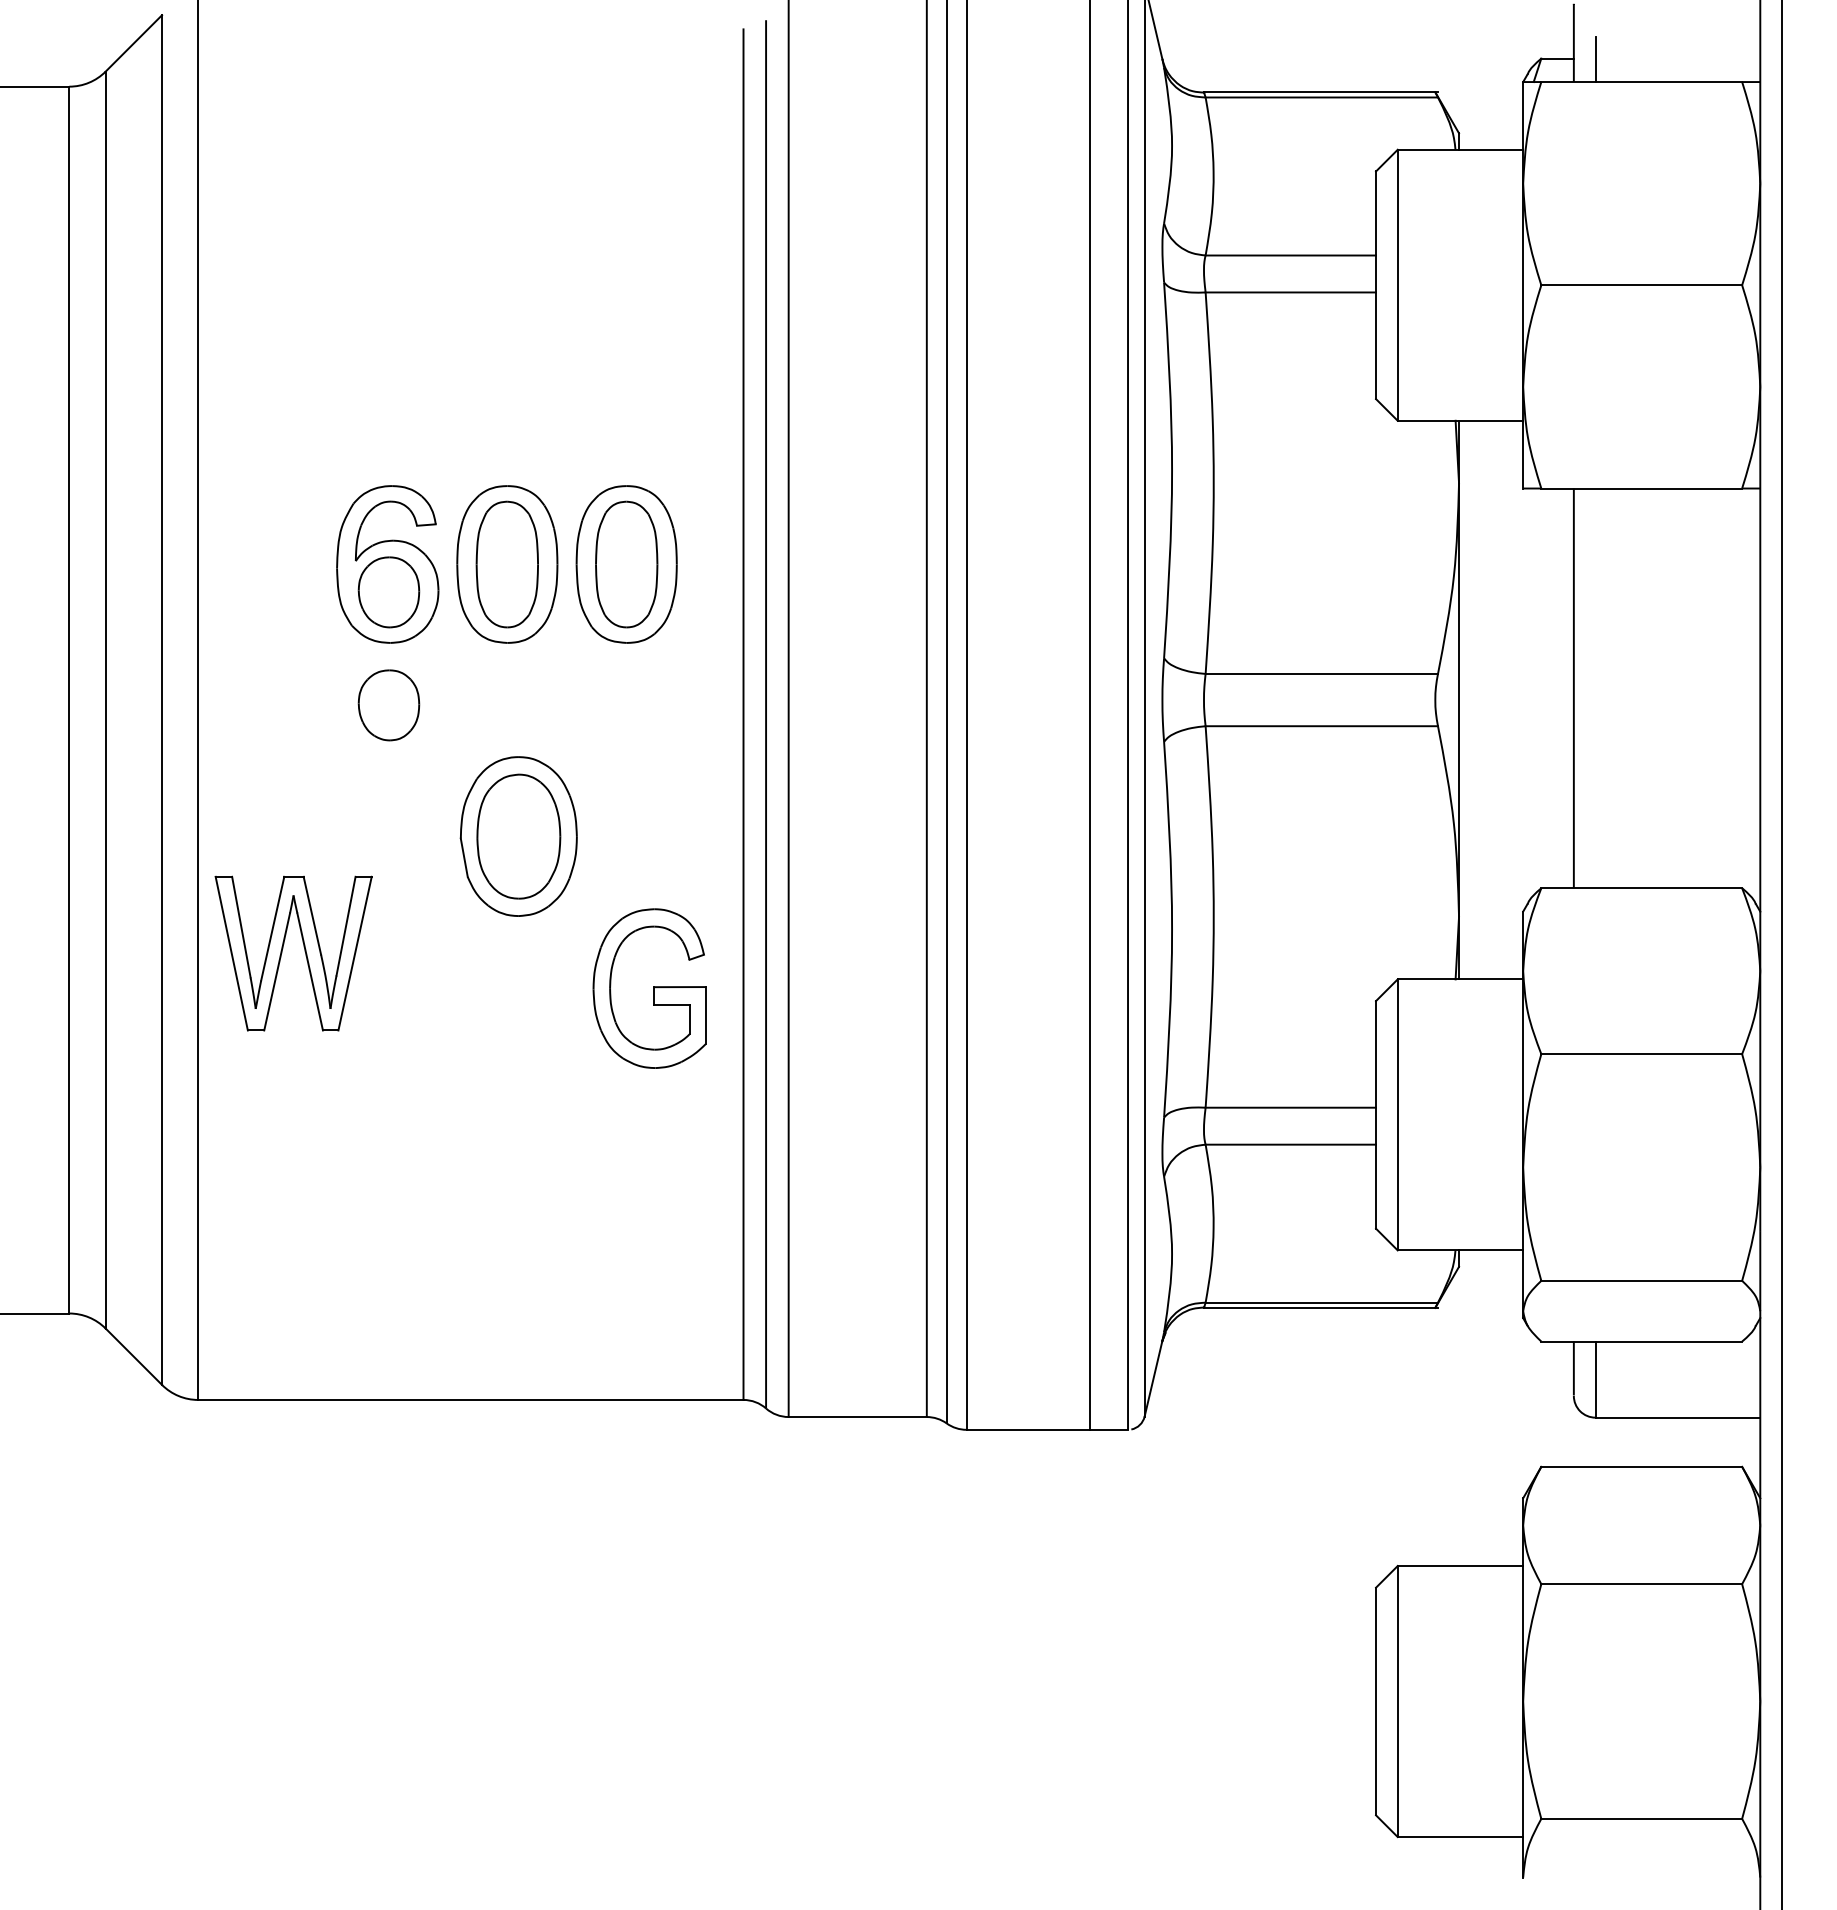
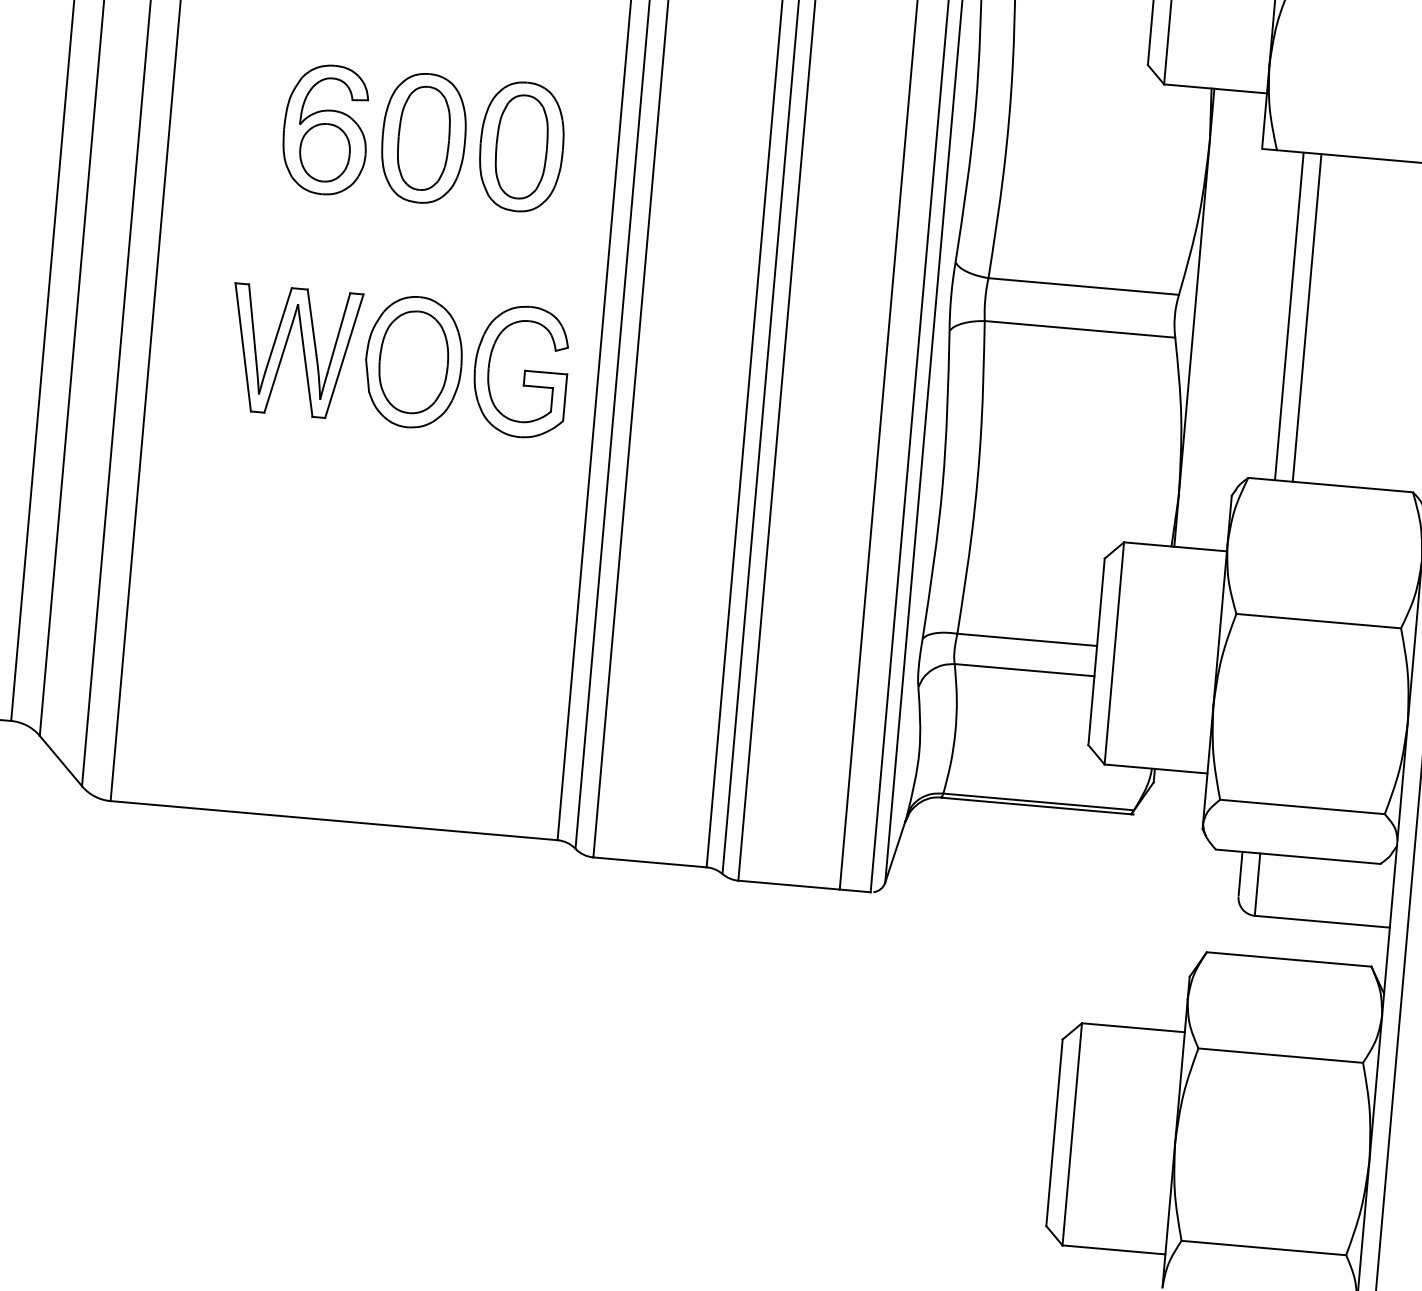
line: (1595, 688) -> (1307, 318), added
part: (388, 705) -> (316, 245), removed
part: (282, 953) -> (284, 350), moved
part: (649, 988) -> (520, 371), moved

